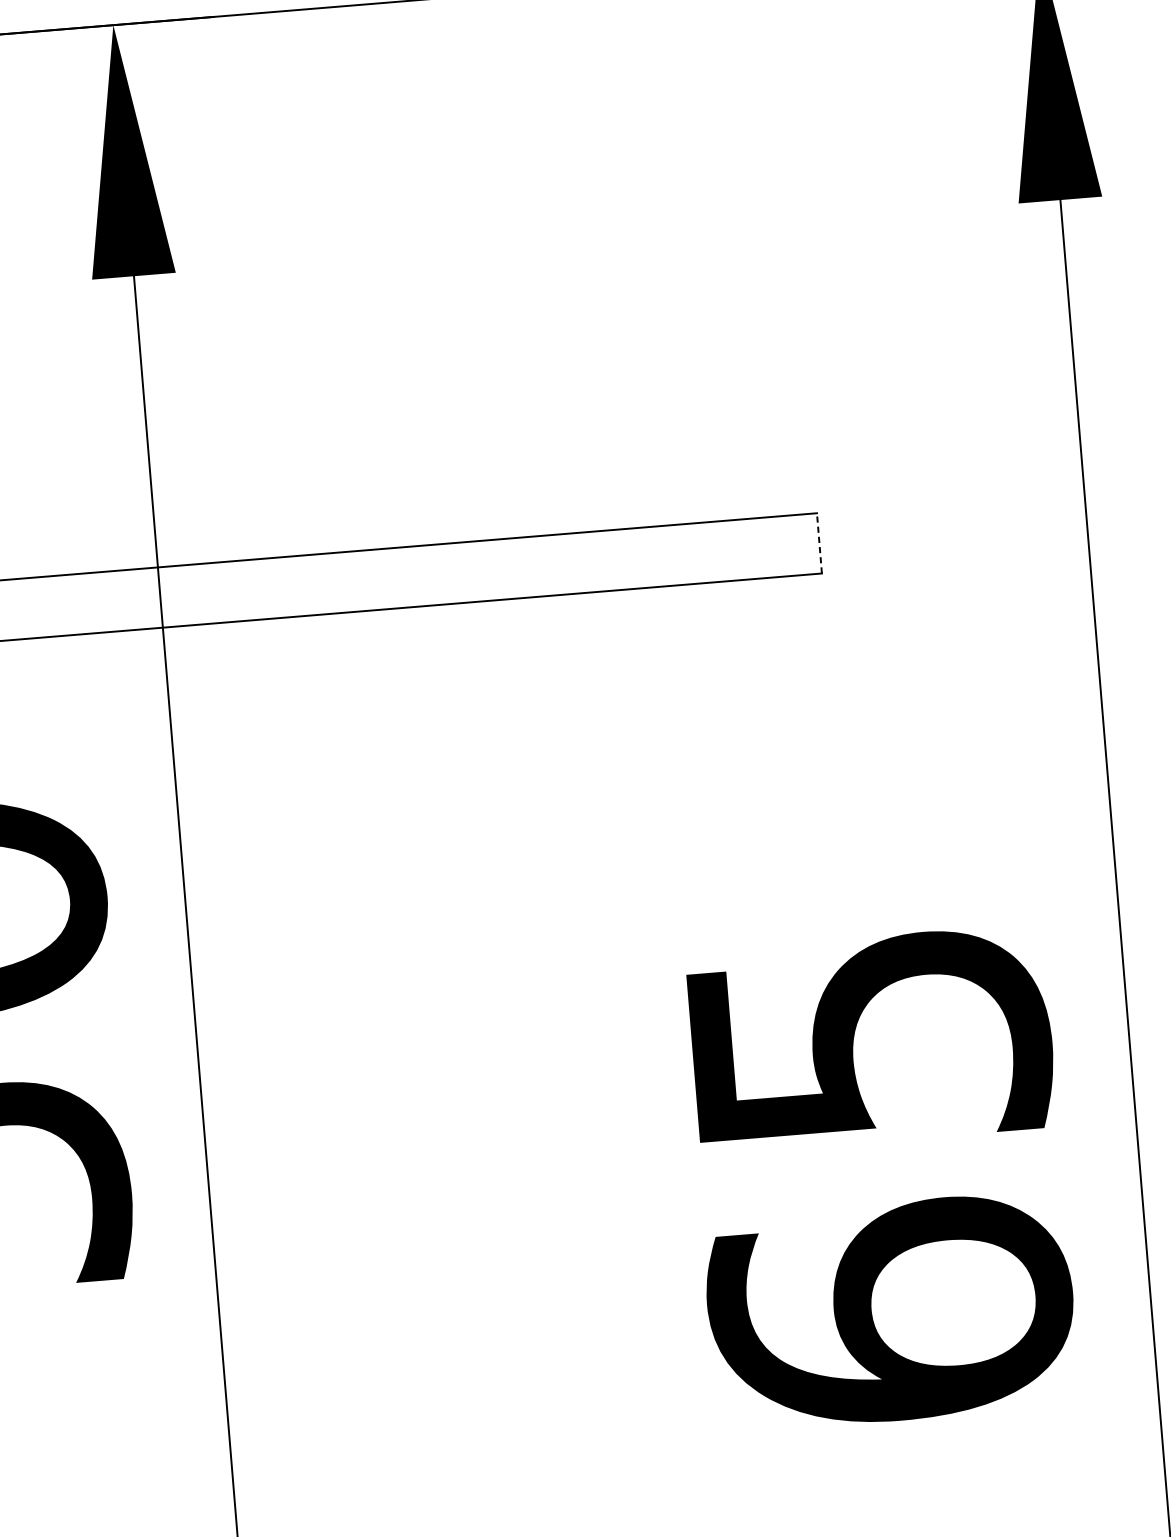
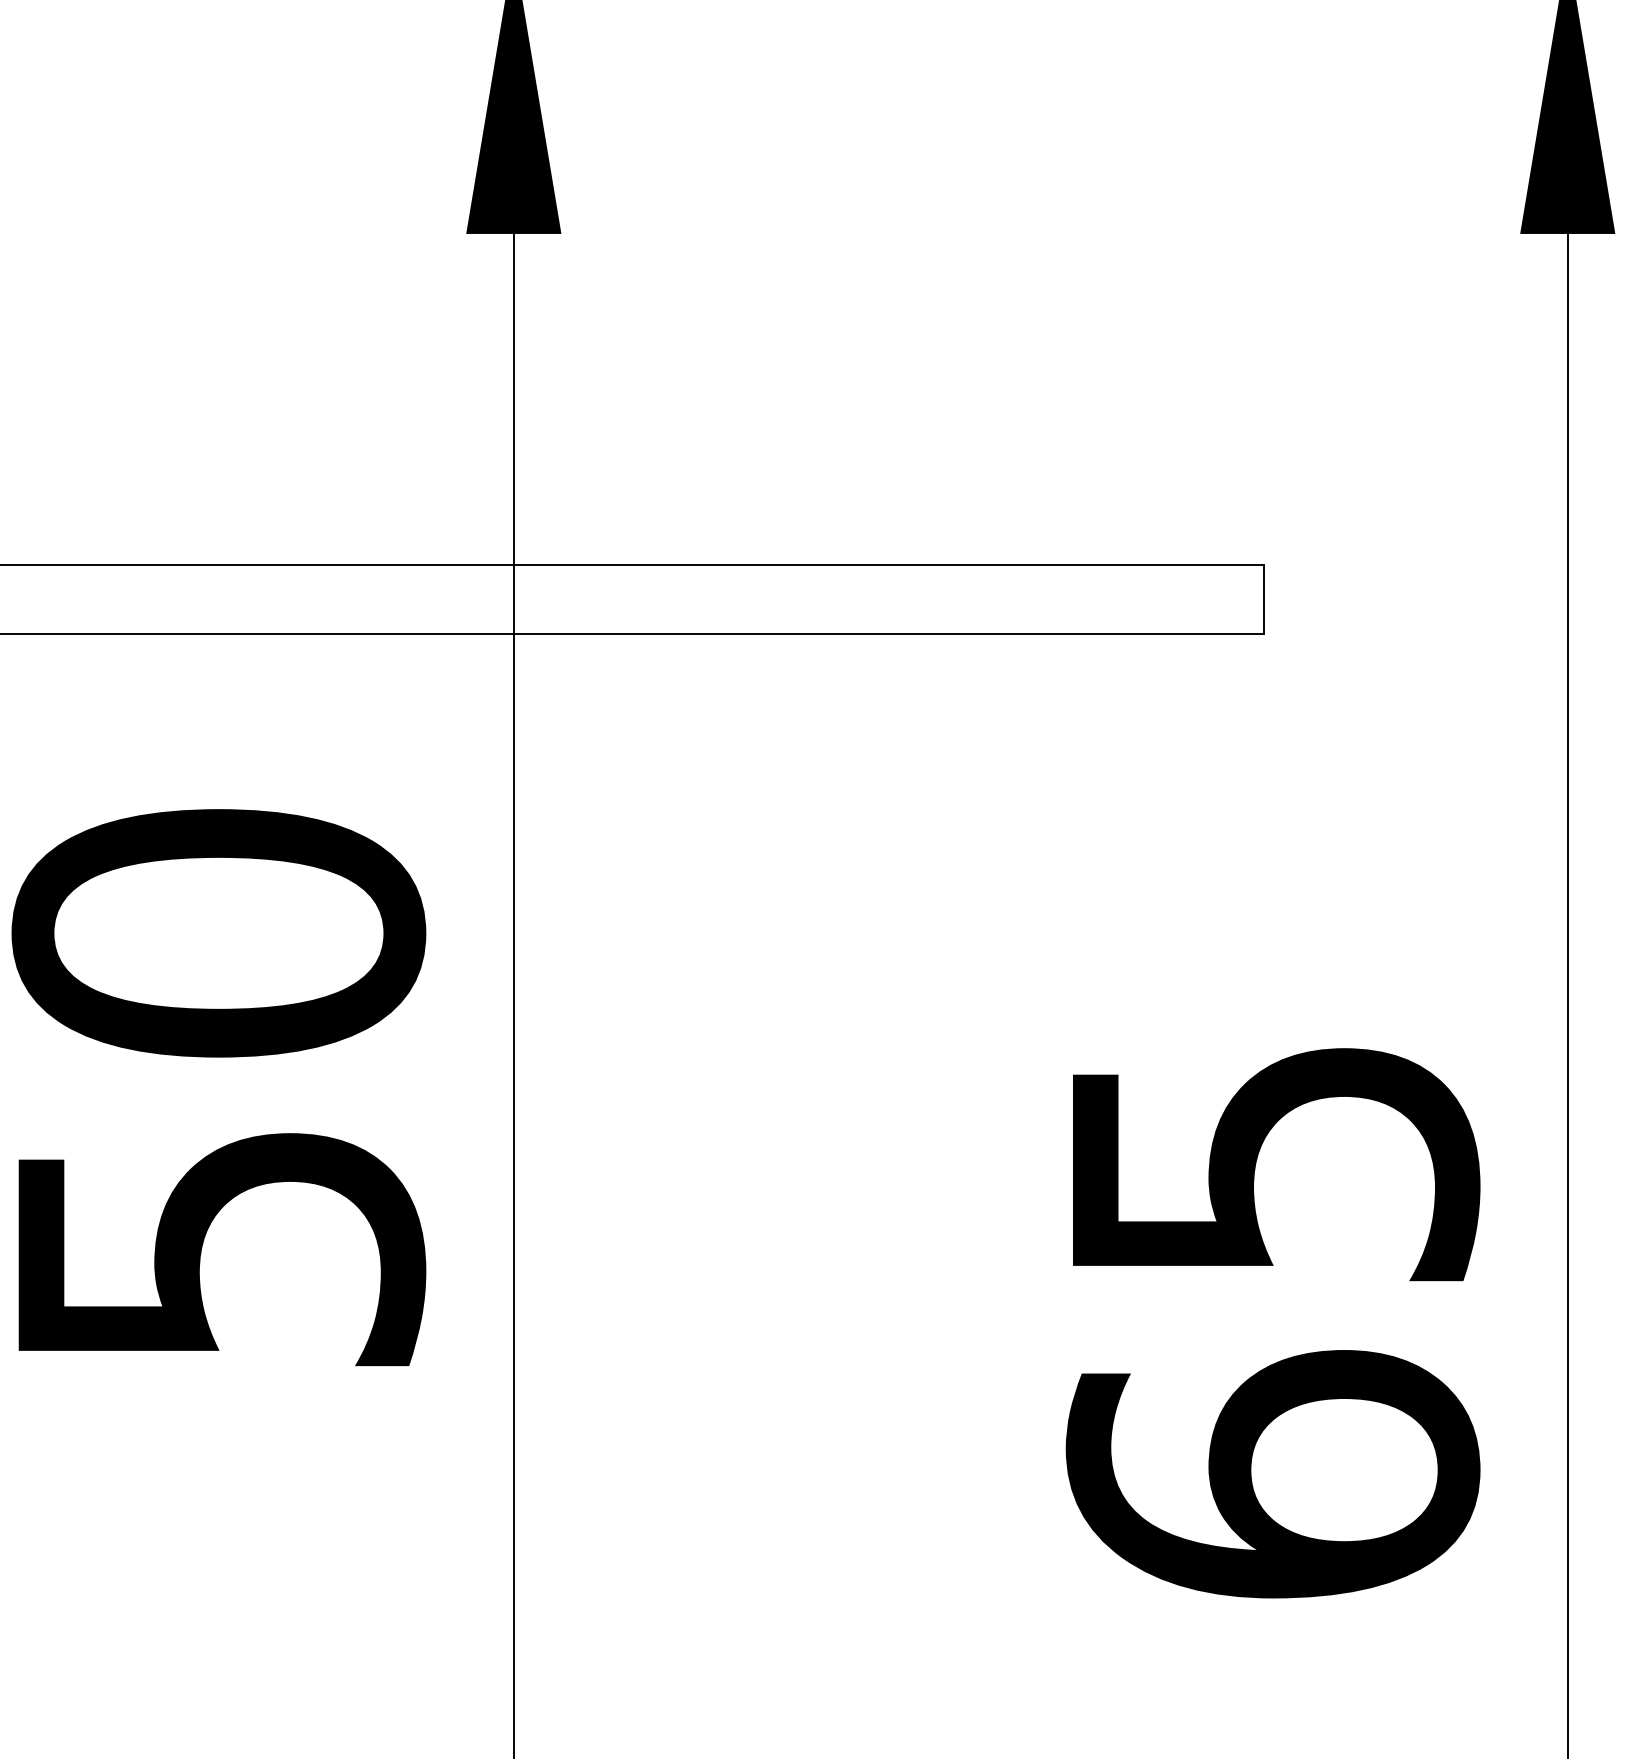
line: (819, 543) -> (1263, 599), dashed -> solid

